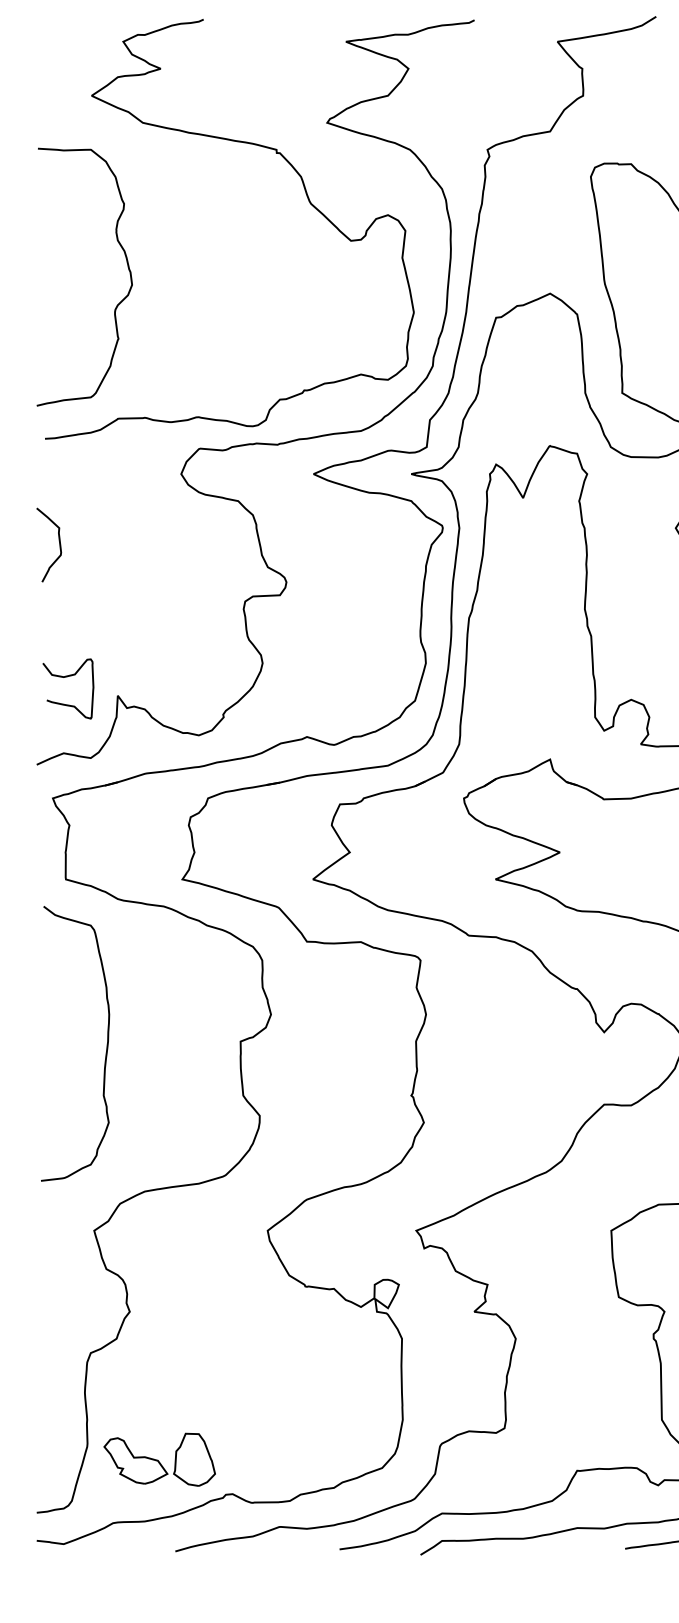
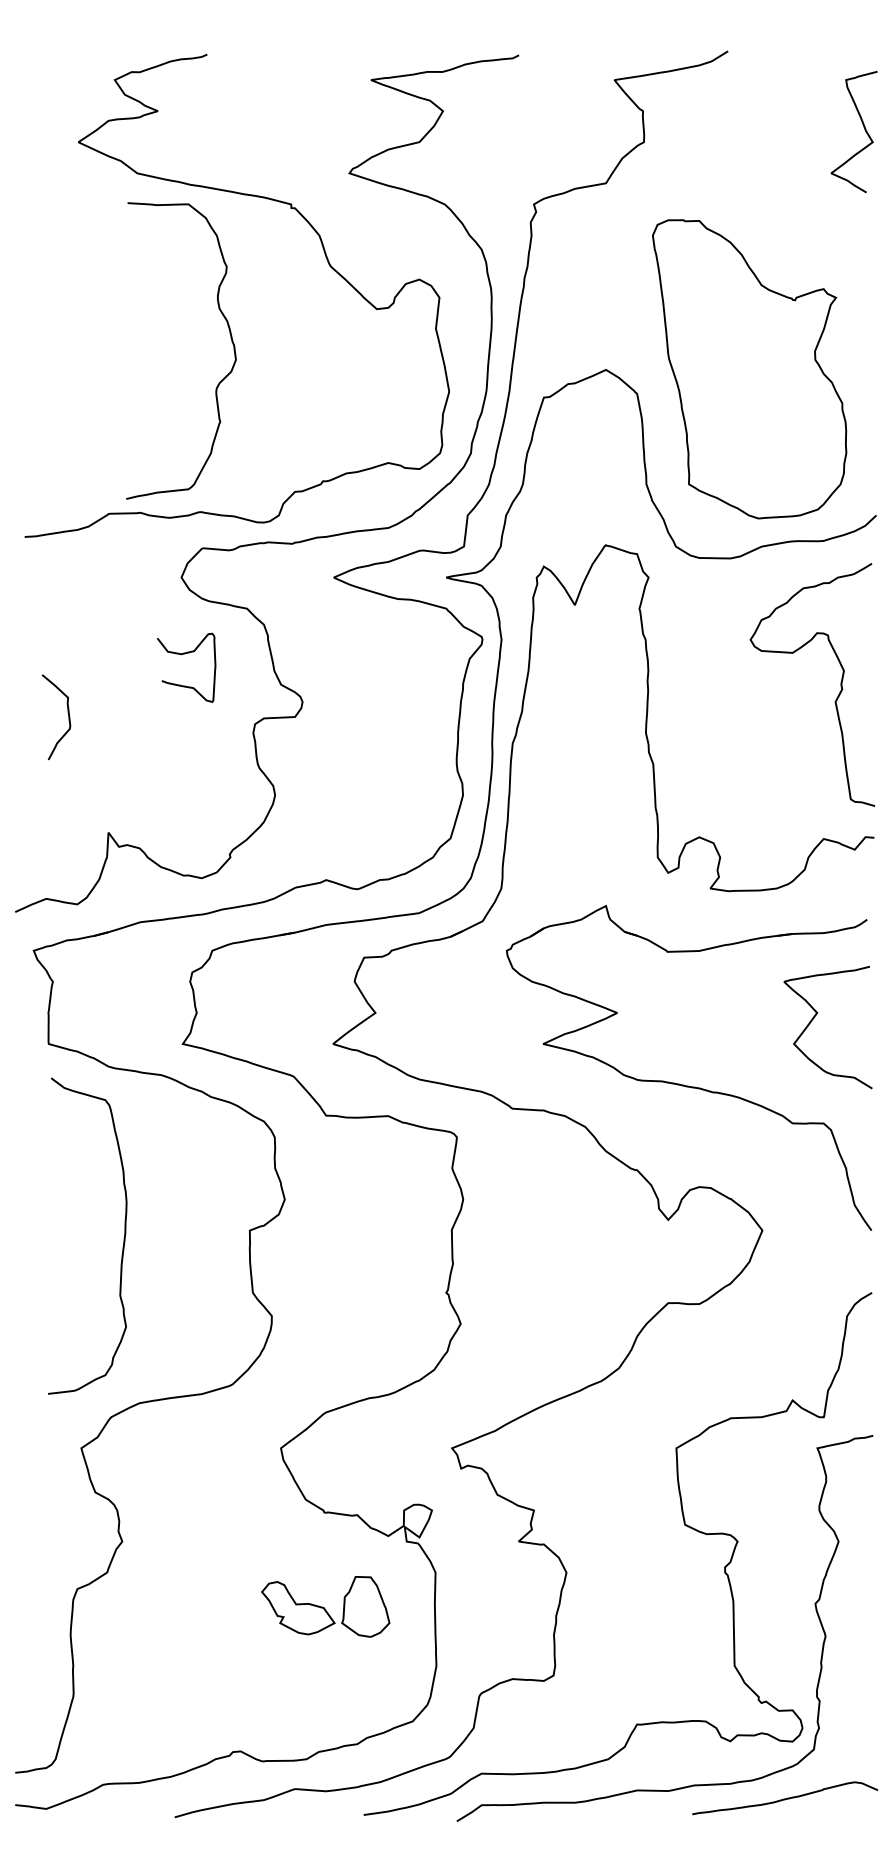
curve: (116, 304) -> (218, 382), moved
curve: (59, 545) -> (68, 717), moved
curve: (63, 678) -> (181, 655), moved
curve: (106, 1045) -> (123, 1238), moved
part: (159, 1459) -> (325, 1606), moved

